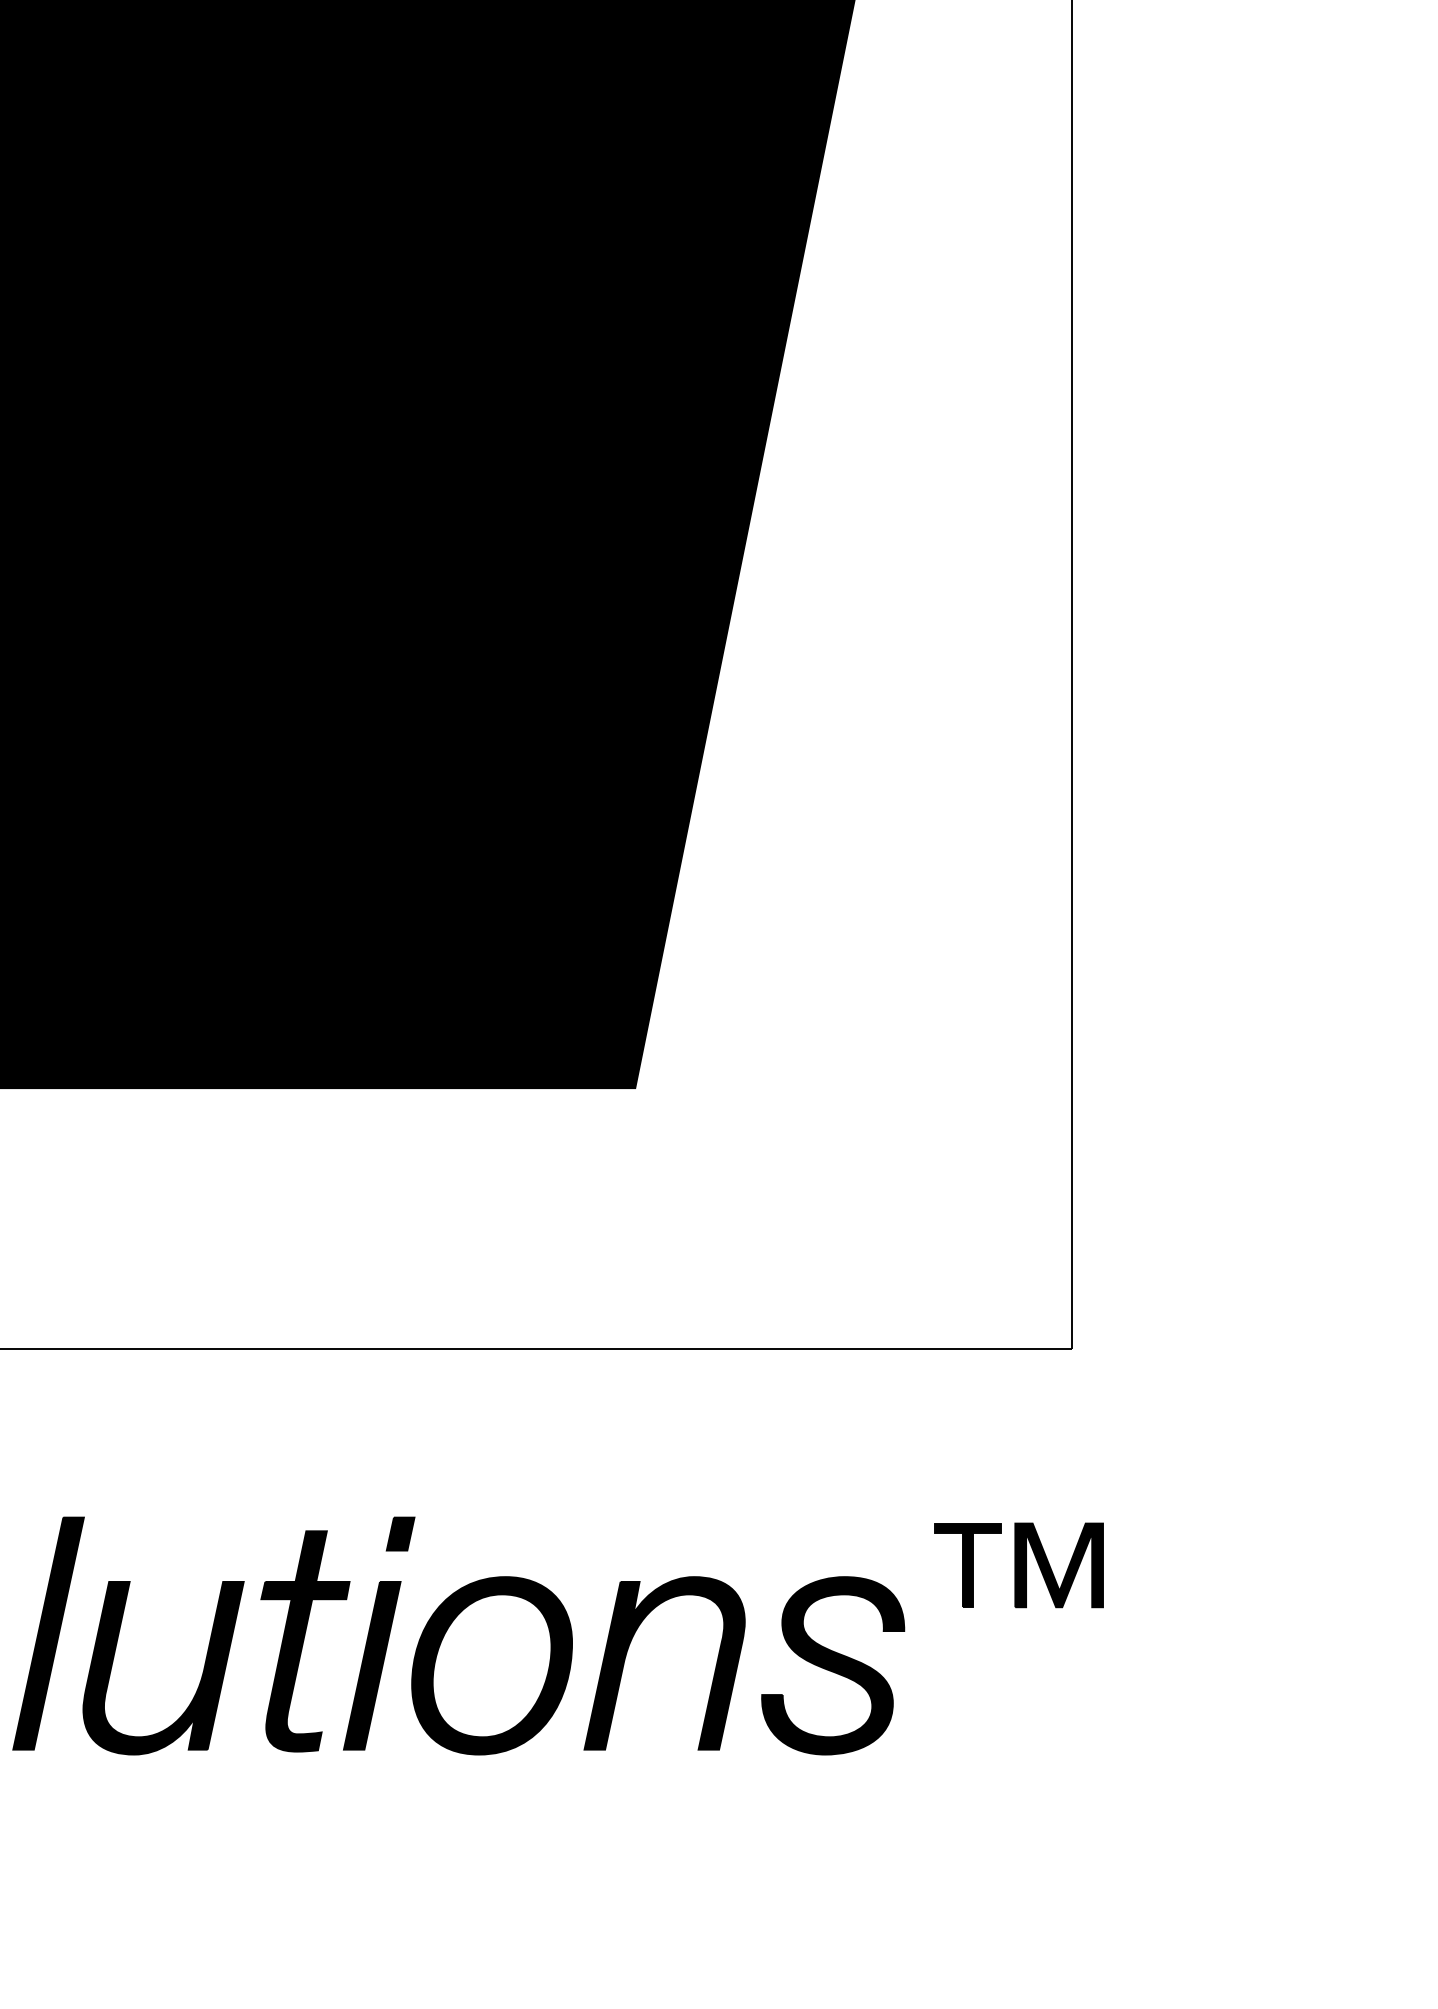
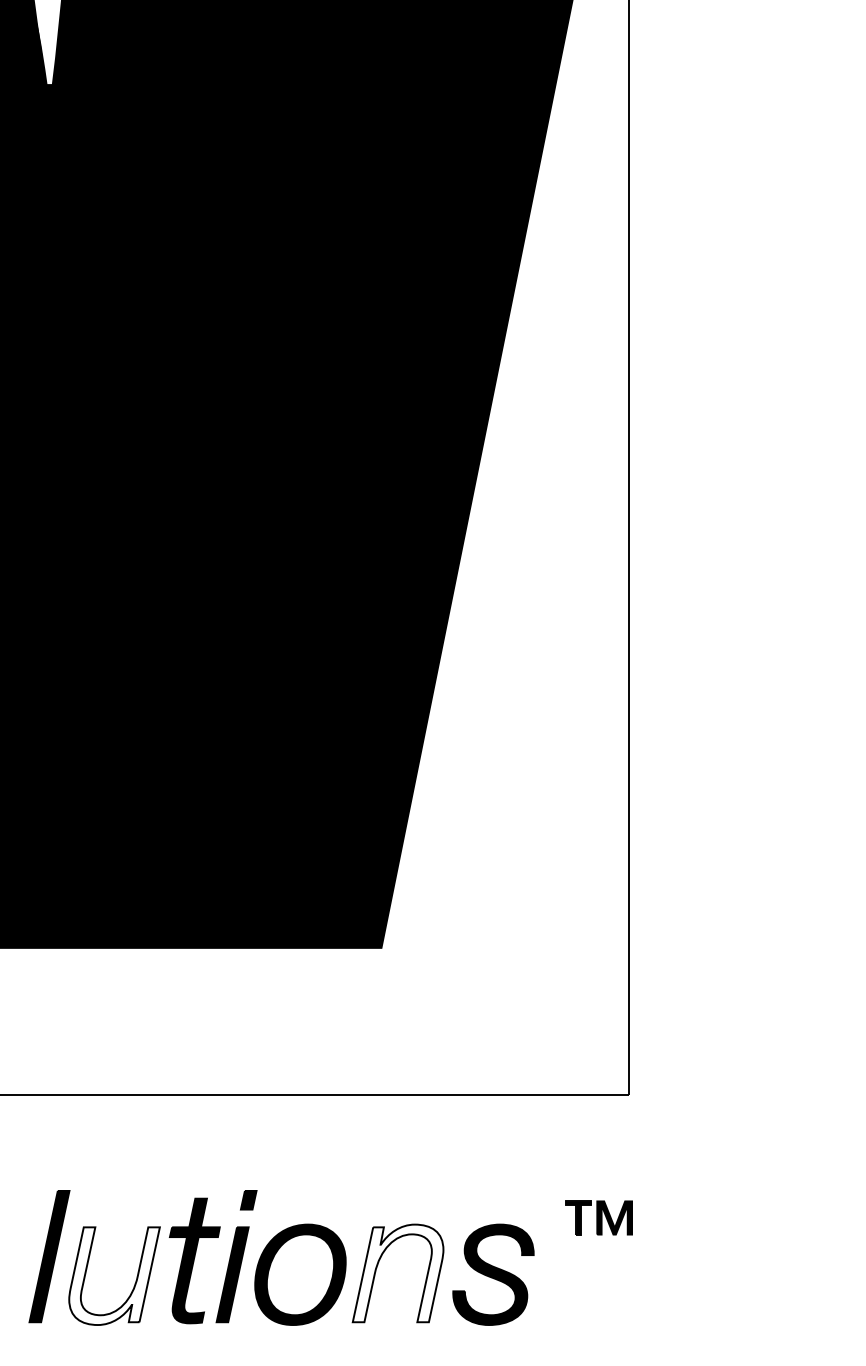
part: (1018, 1564) -> (598, 1217), size x0.7
fill: (663, 1663) -> (397, 1273), removed
fill: (163, 1668) -> (114, 1276), removed

